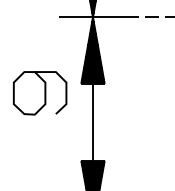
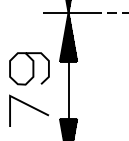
curve: (41, 145) -> (30, 107), added

